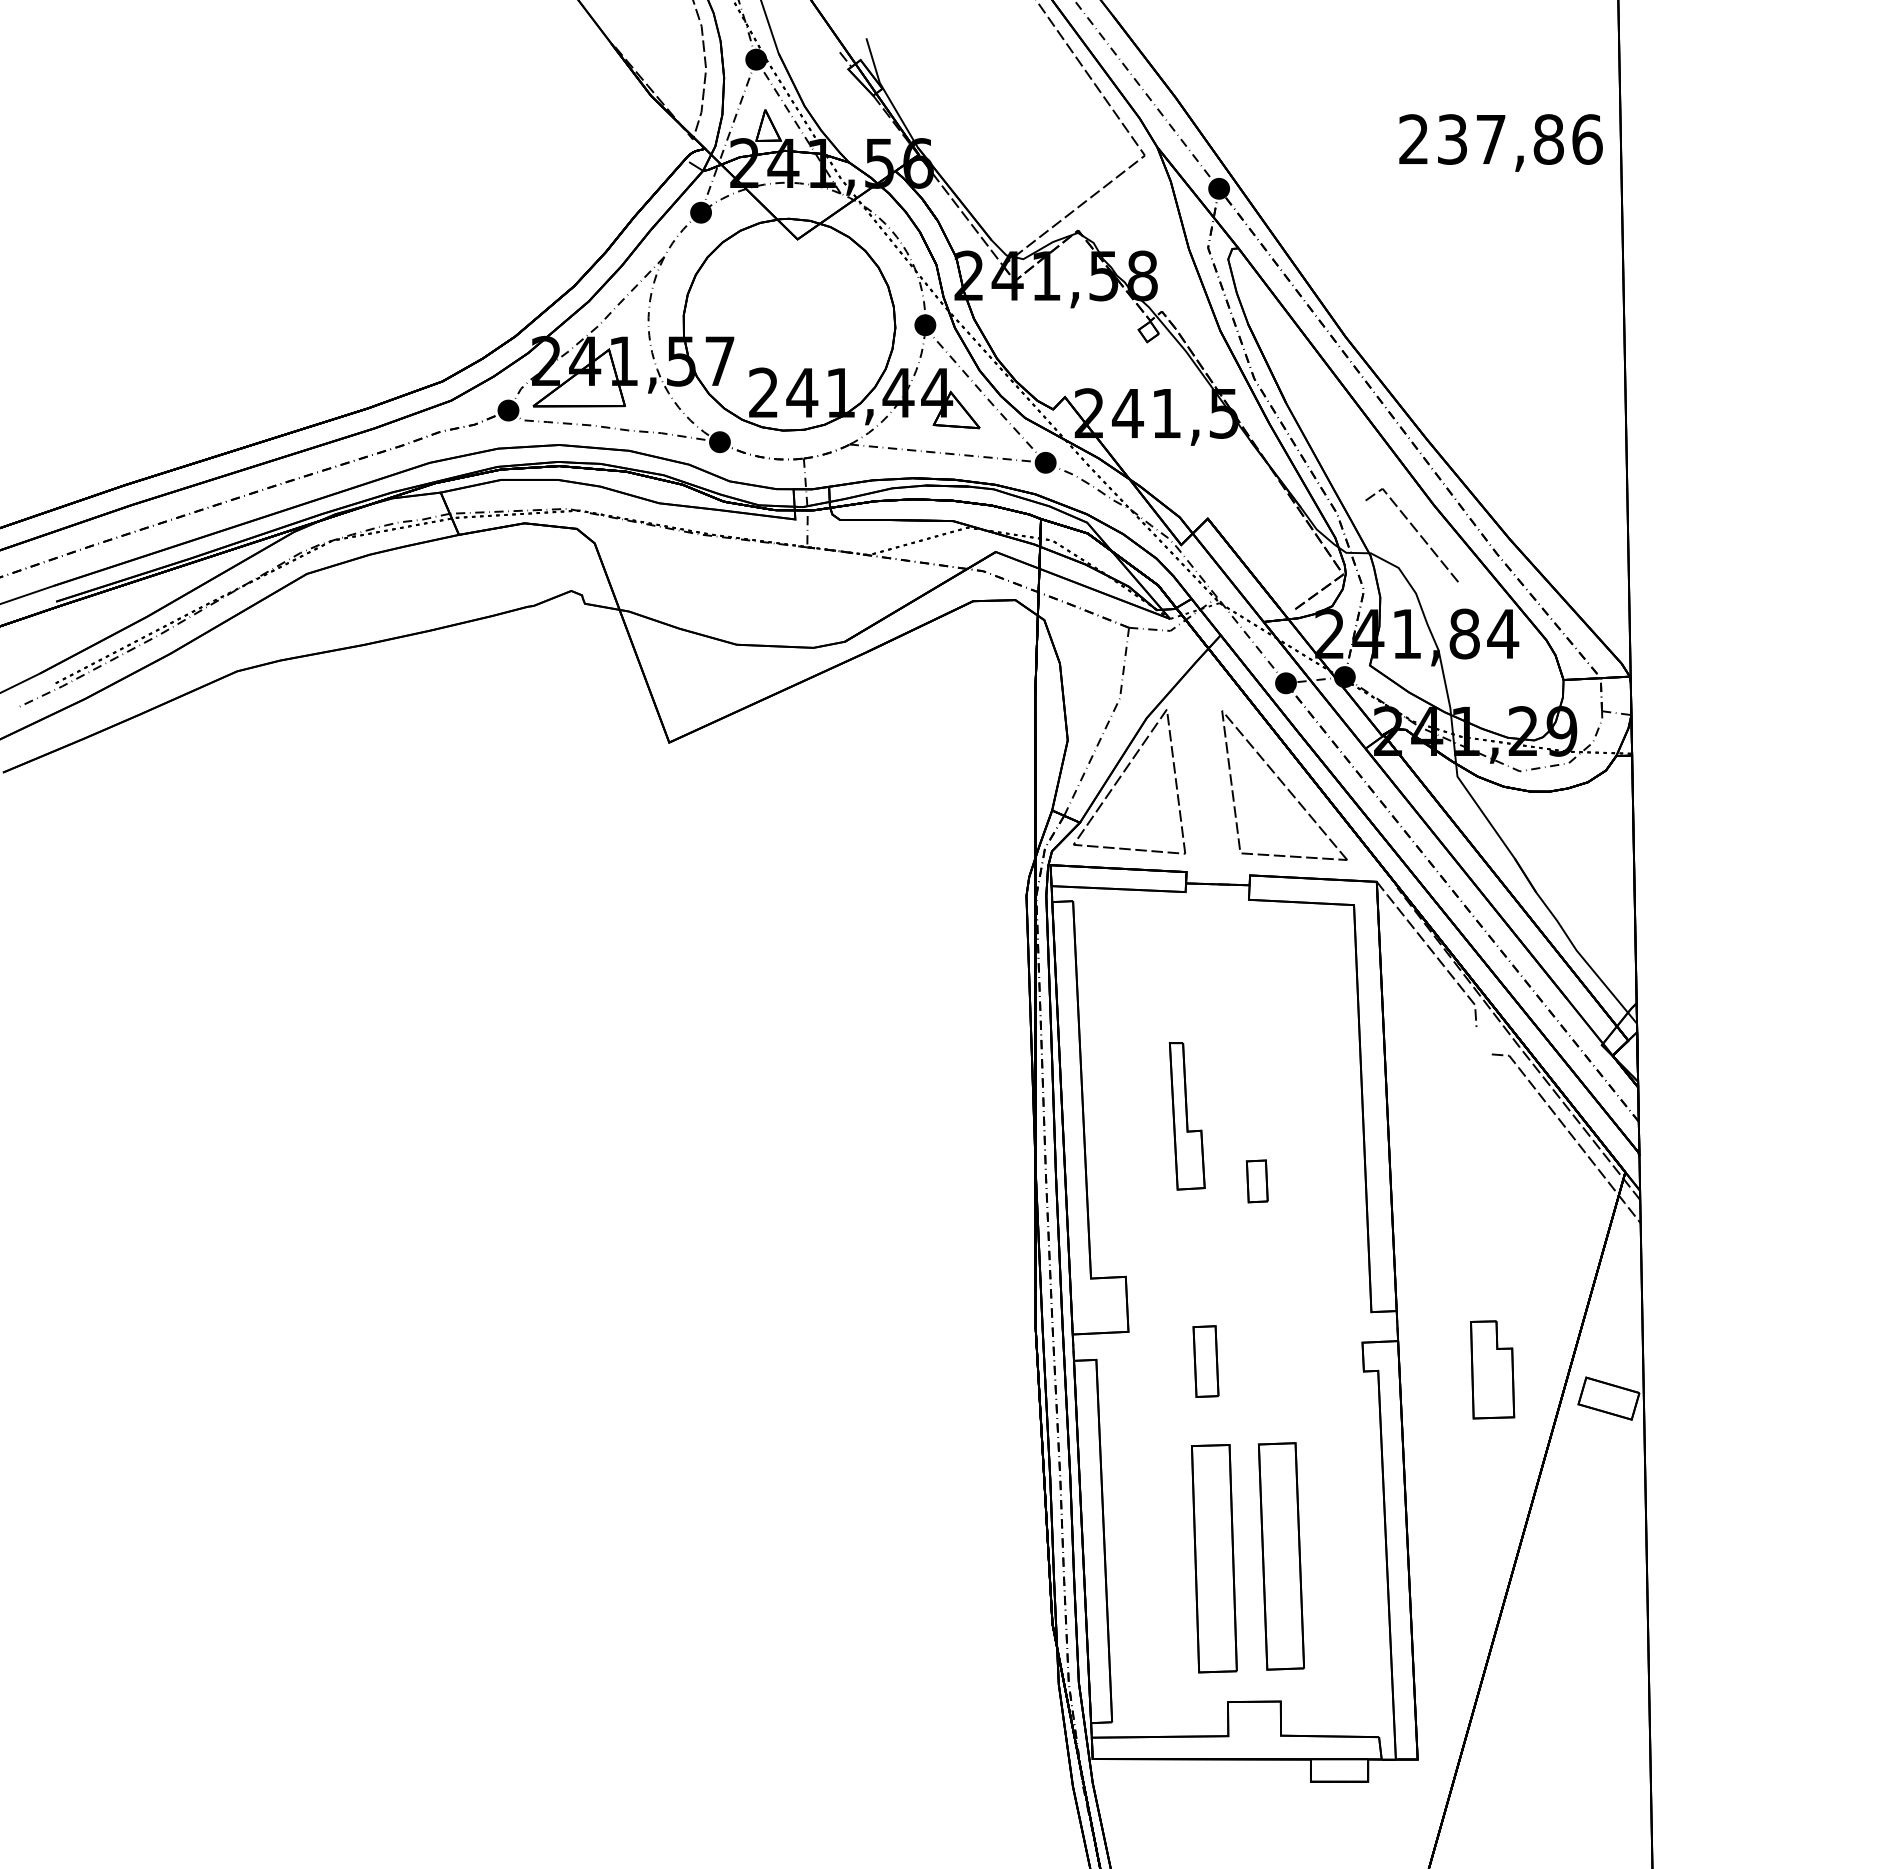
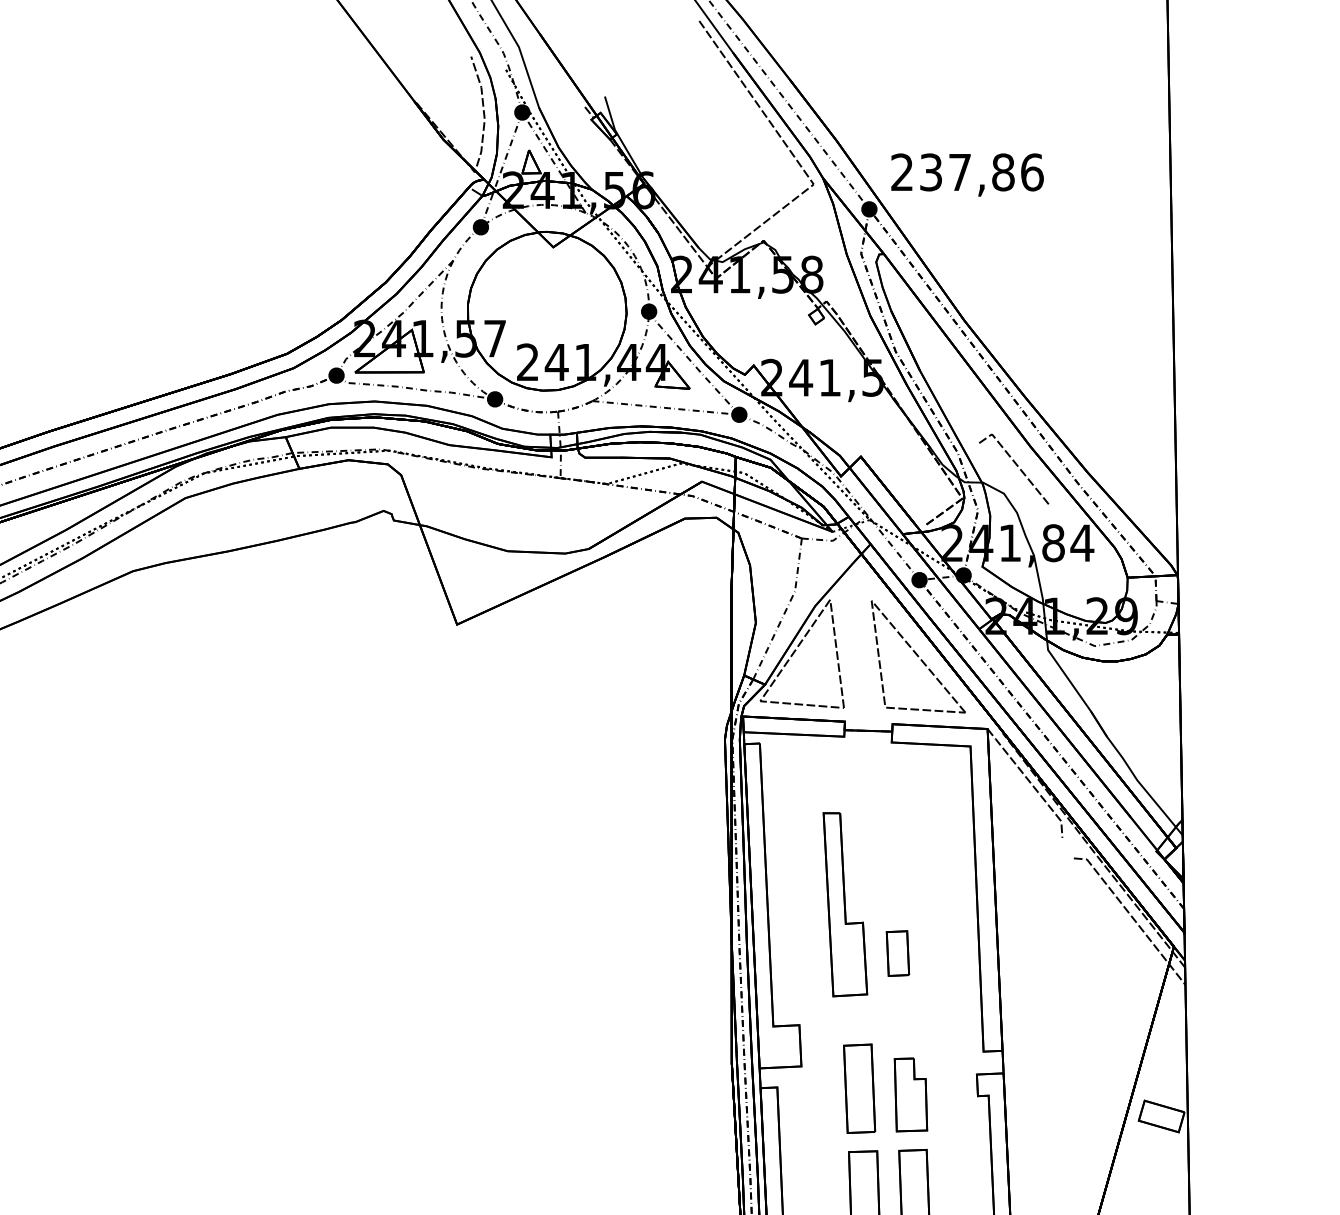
text: (1500, 142) -> (967, 174), moved
part: (1187, 1116) -> (845, 904), size x1.67
part: (1257, 1181) -> (898, 953), size x1.43
part: (1205, 1361) -> (859, 1088), size x1.67
part: (1492, 1369) -> (910, 1094), moved

